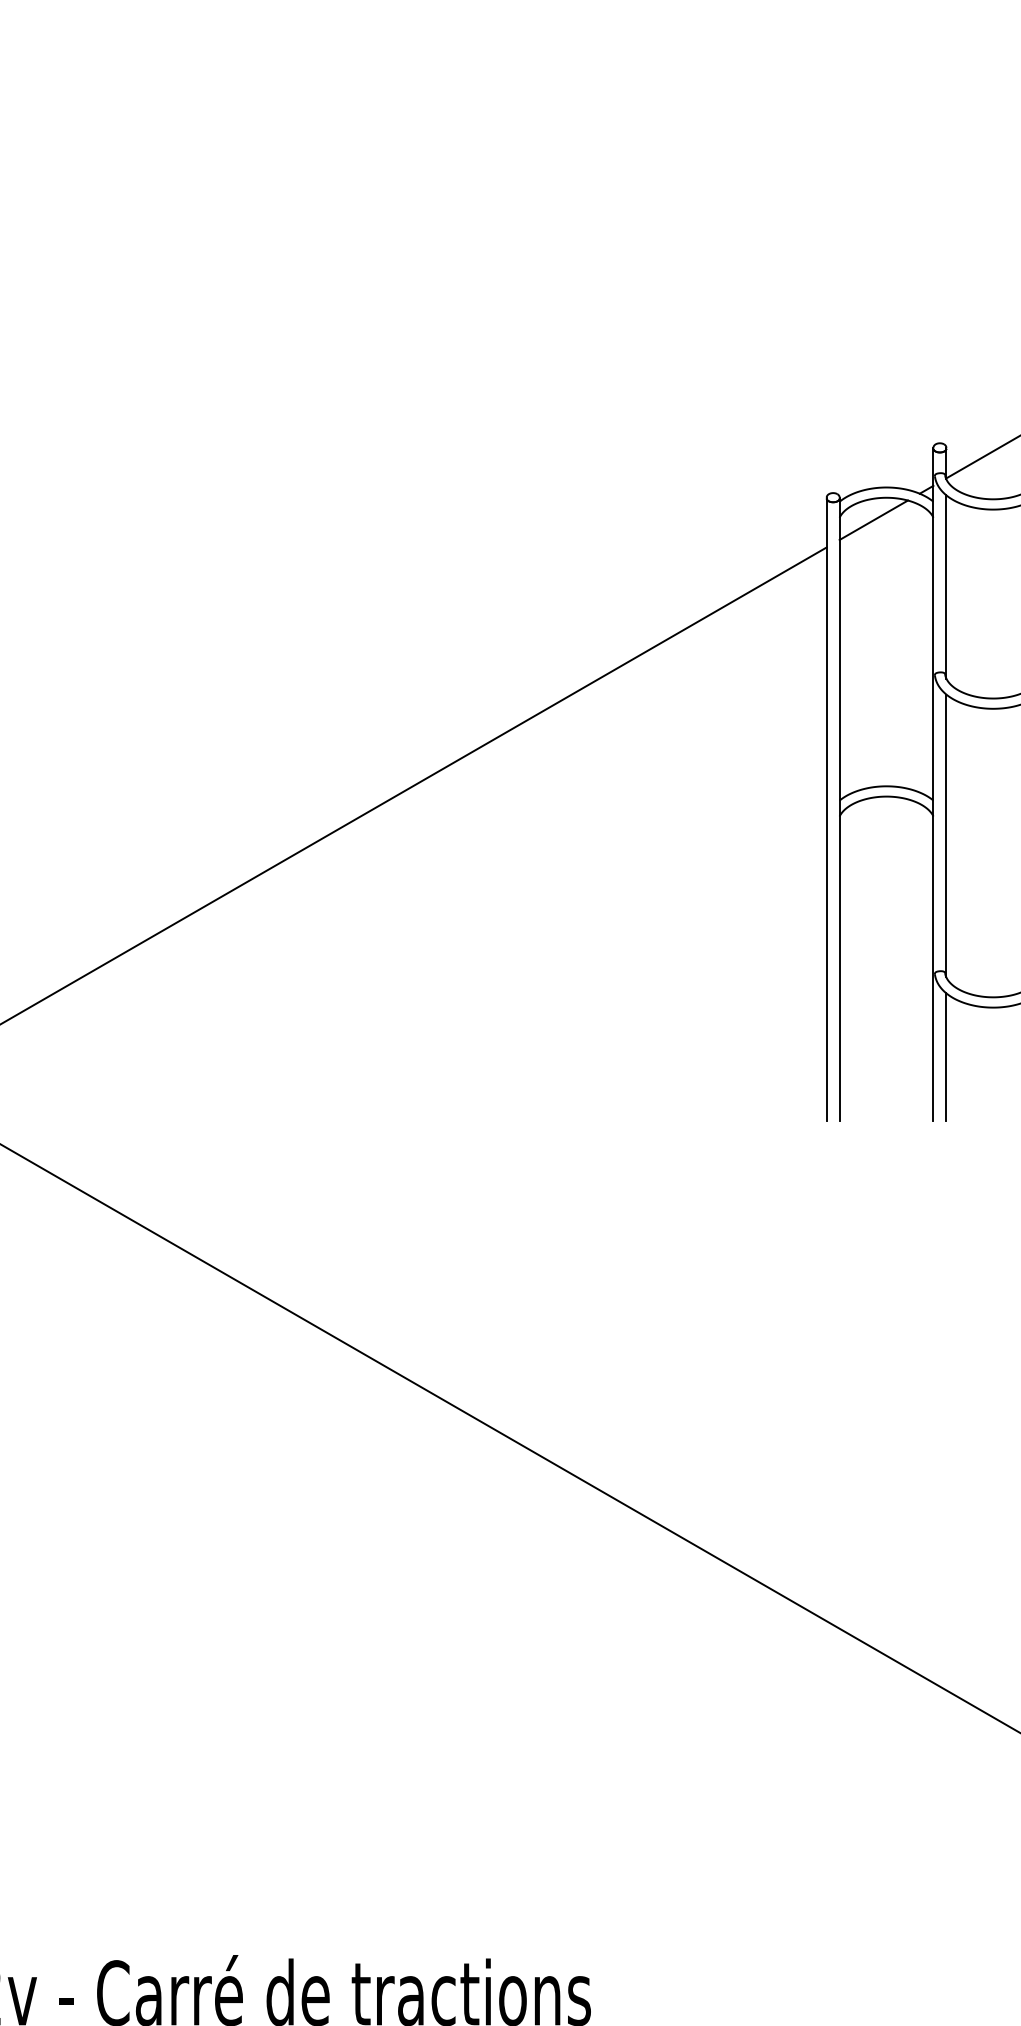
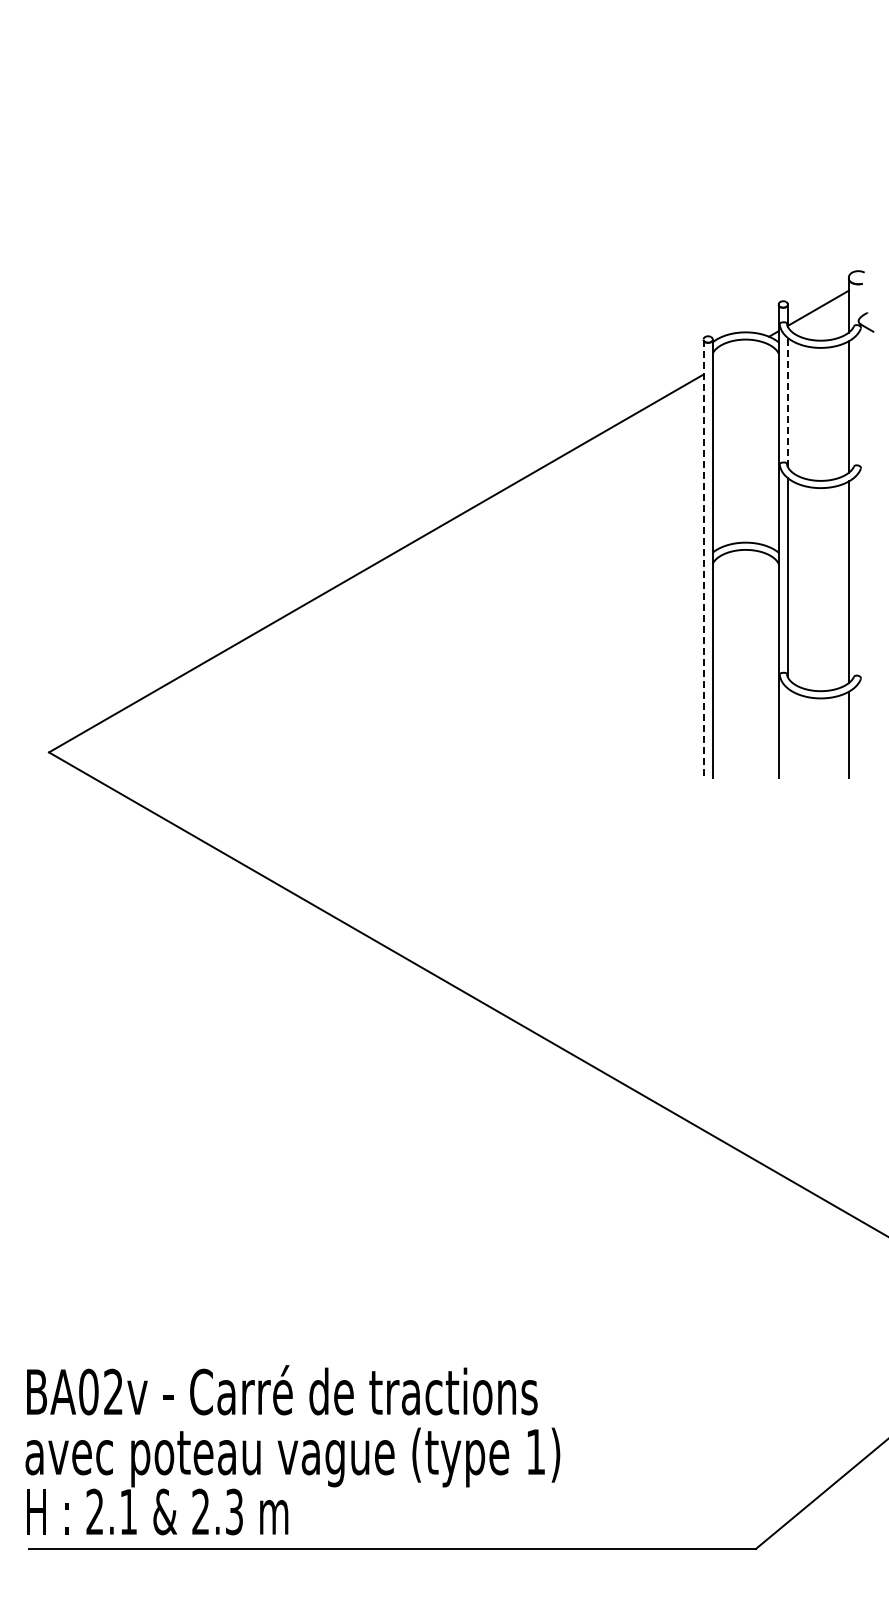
line: (873, 520) -> (736, 355), removed
line: (945, 585) -> (787, 401), solid -> dashed
line: (826, 810) -> (703, 559), solid -> dashed
line: (945, 1057) -> (787, 733), removed

